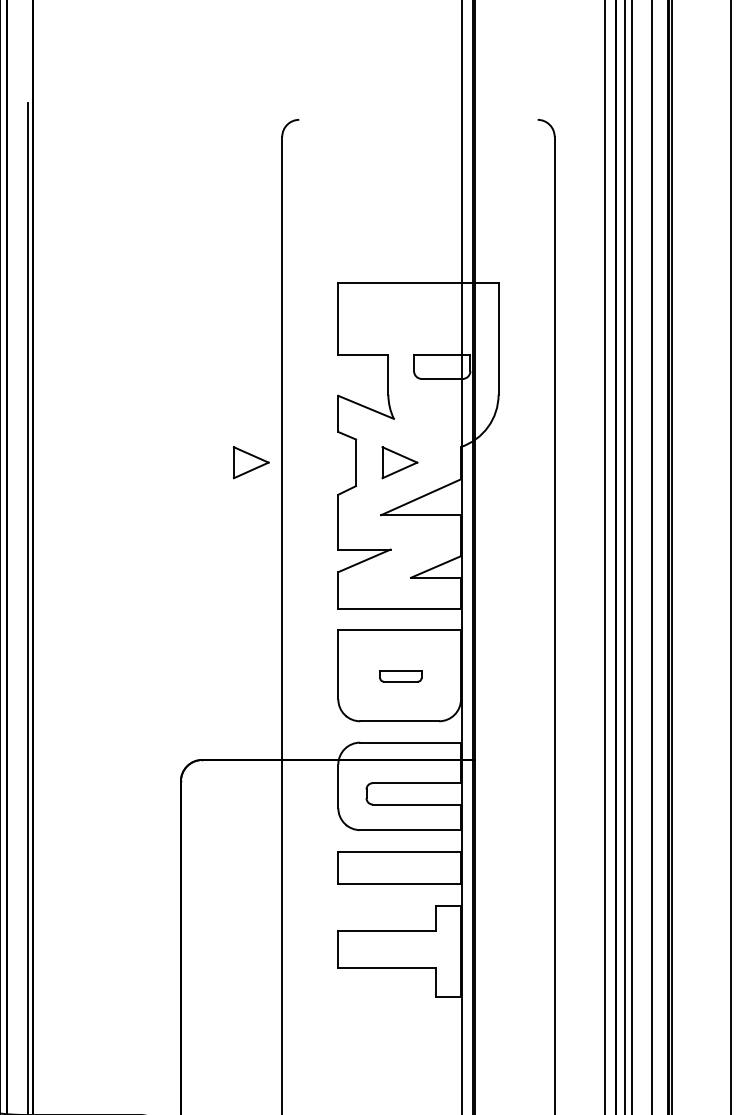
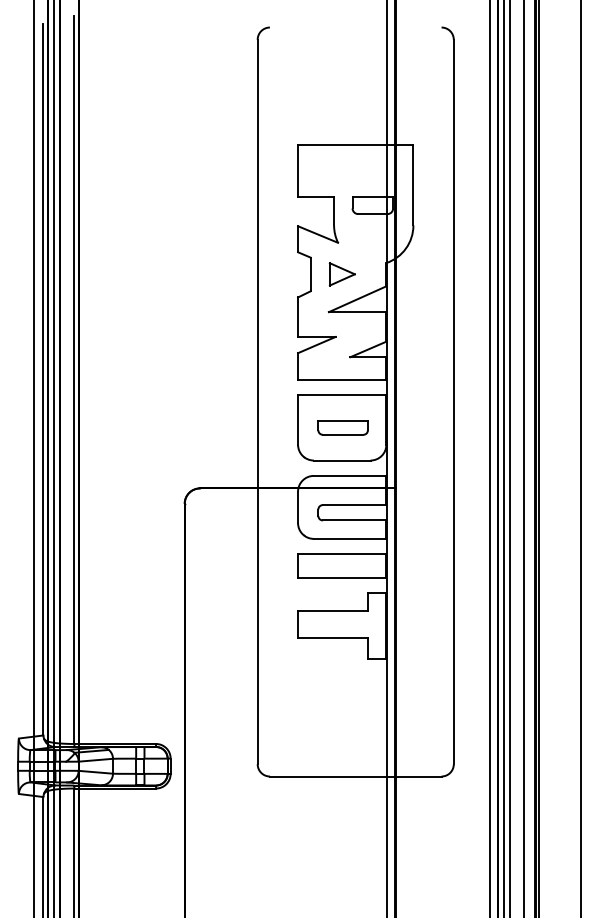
part: (250, 462) -> (234, 274), removed
part: (400, 675) -> (342, 427), size x1.67

